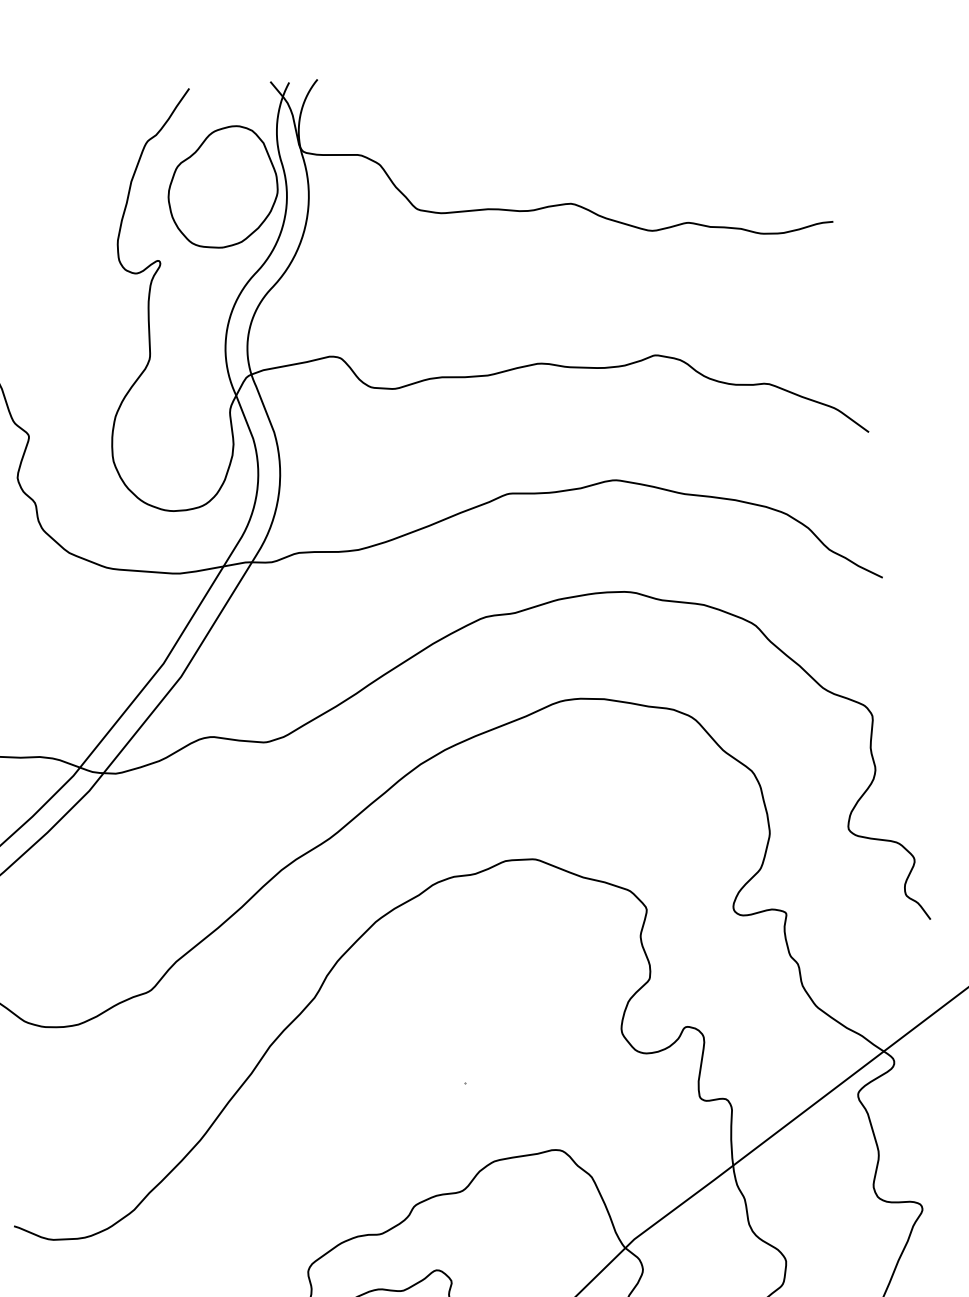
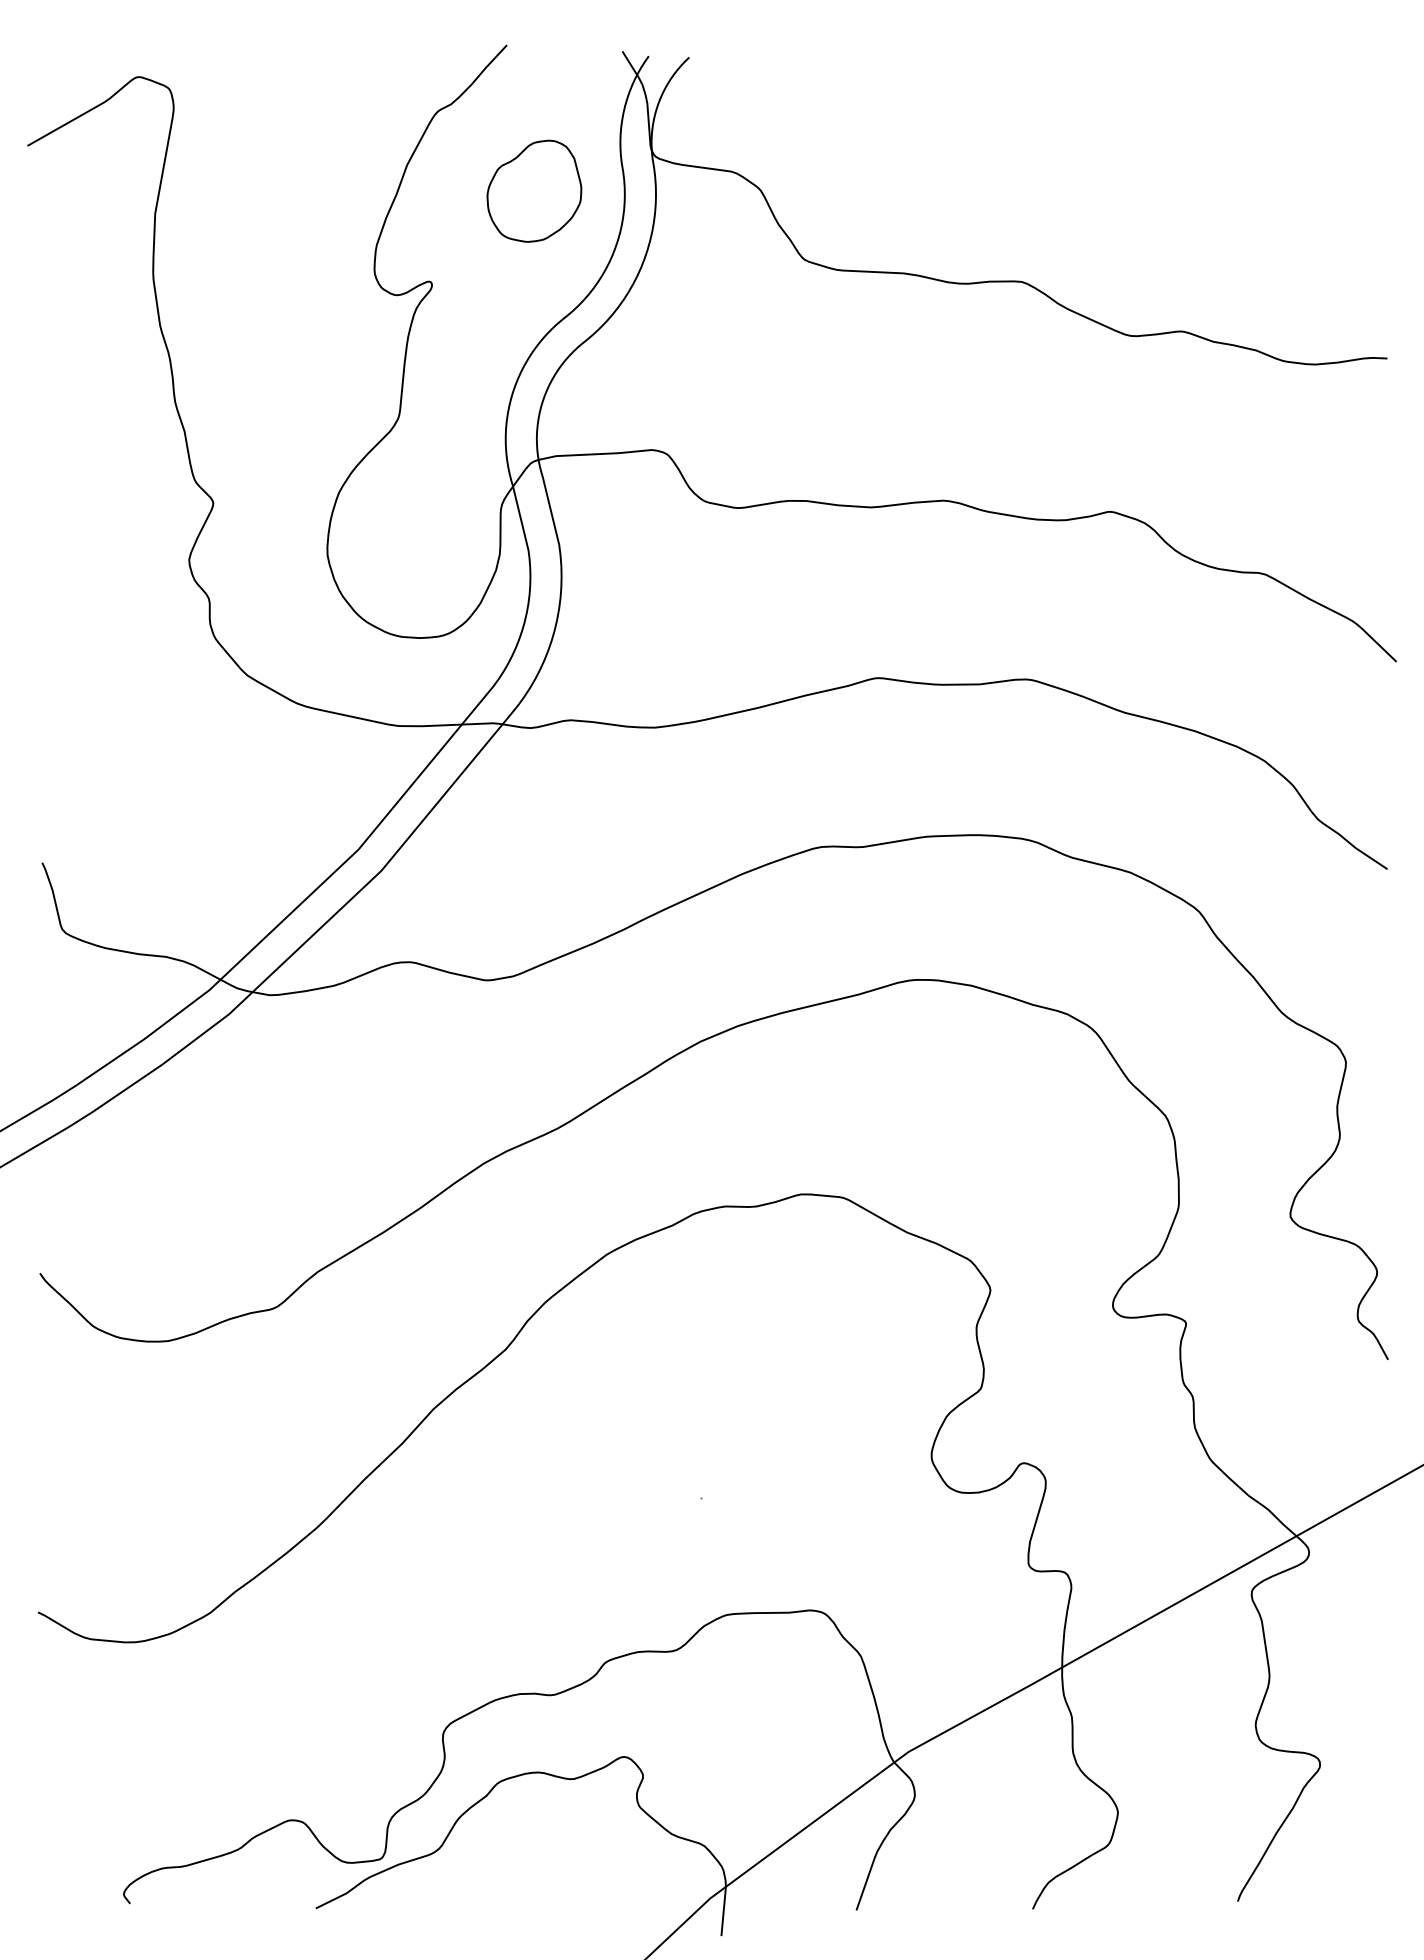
part: (222, 187) -> (534, 191), size x0.6

